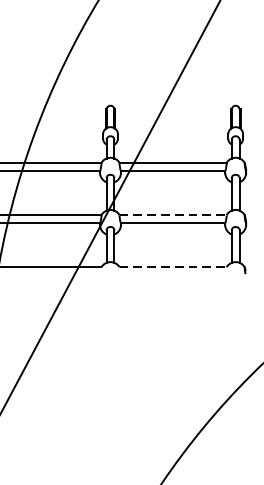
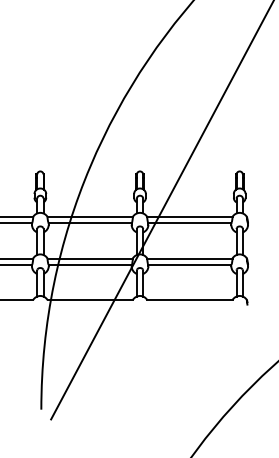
line: (172, 215) -> (189, 258), dashed -> solid
line: (172, 267) -> (189, 300), dashed -> solid

